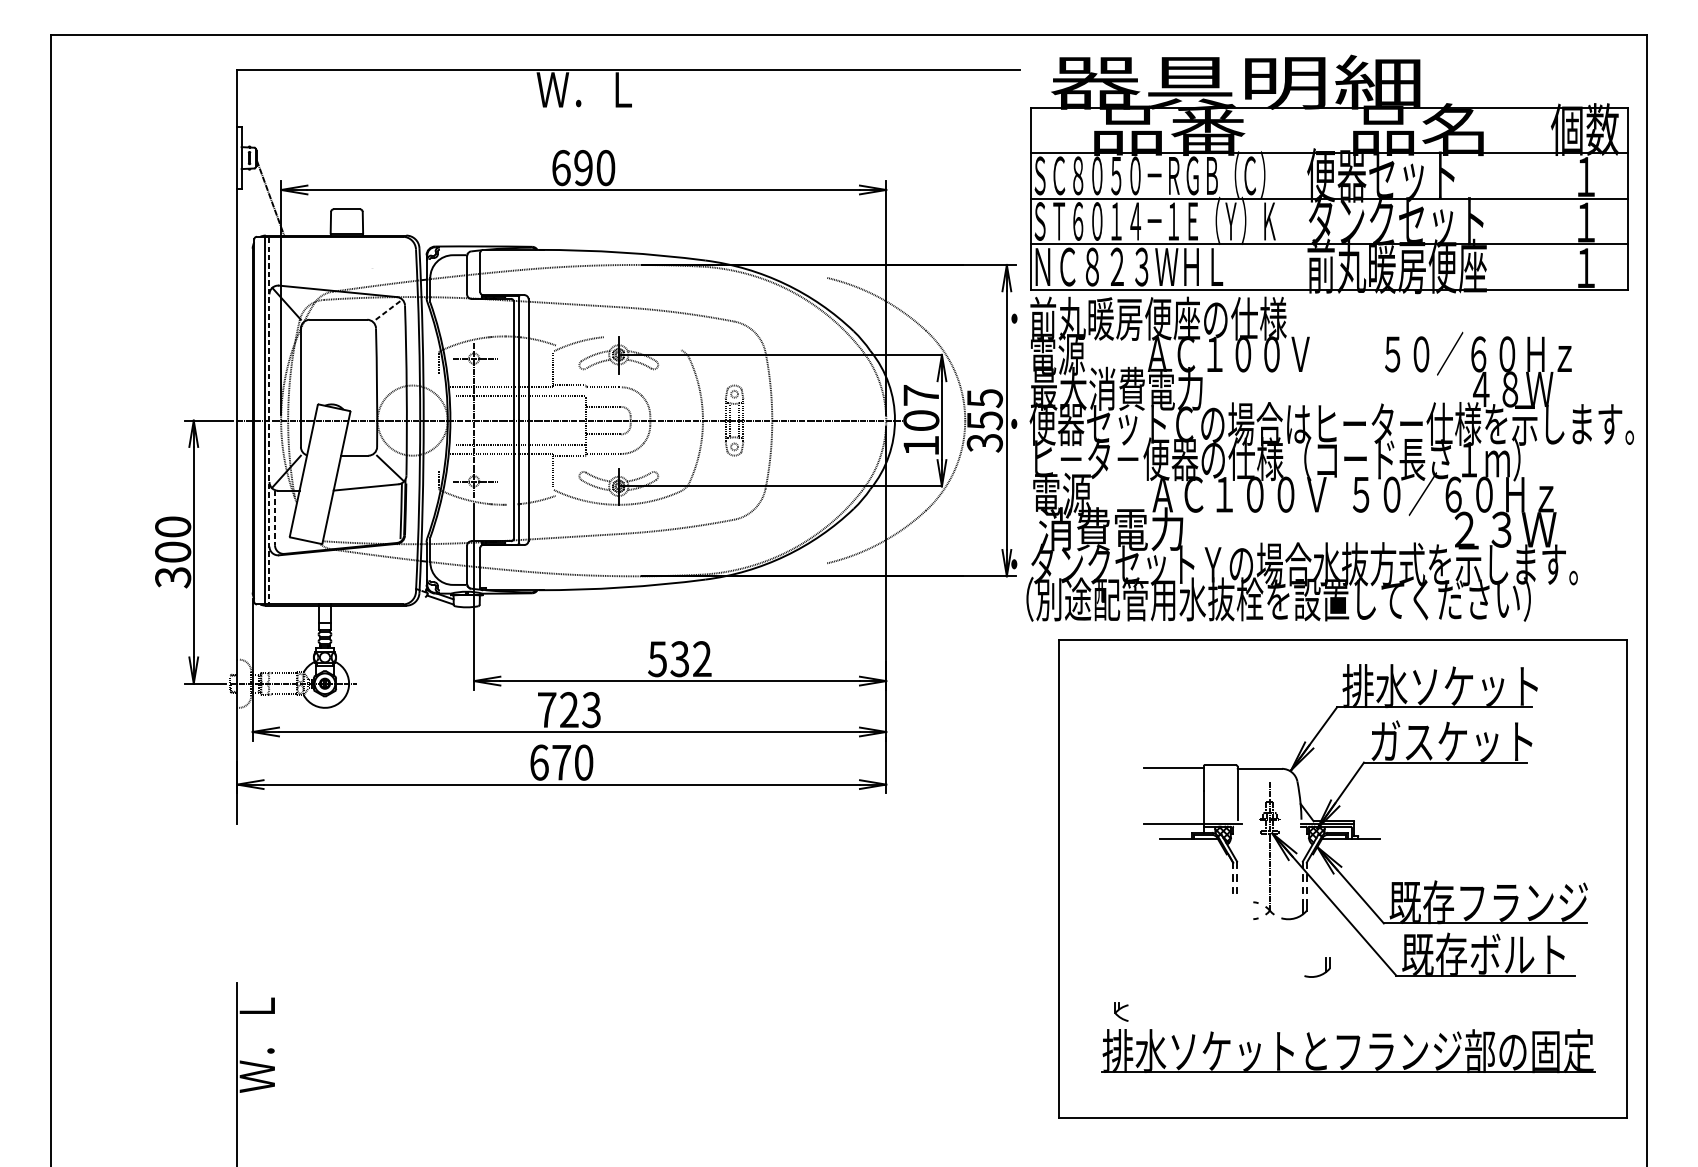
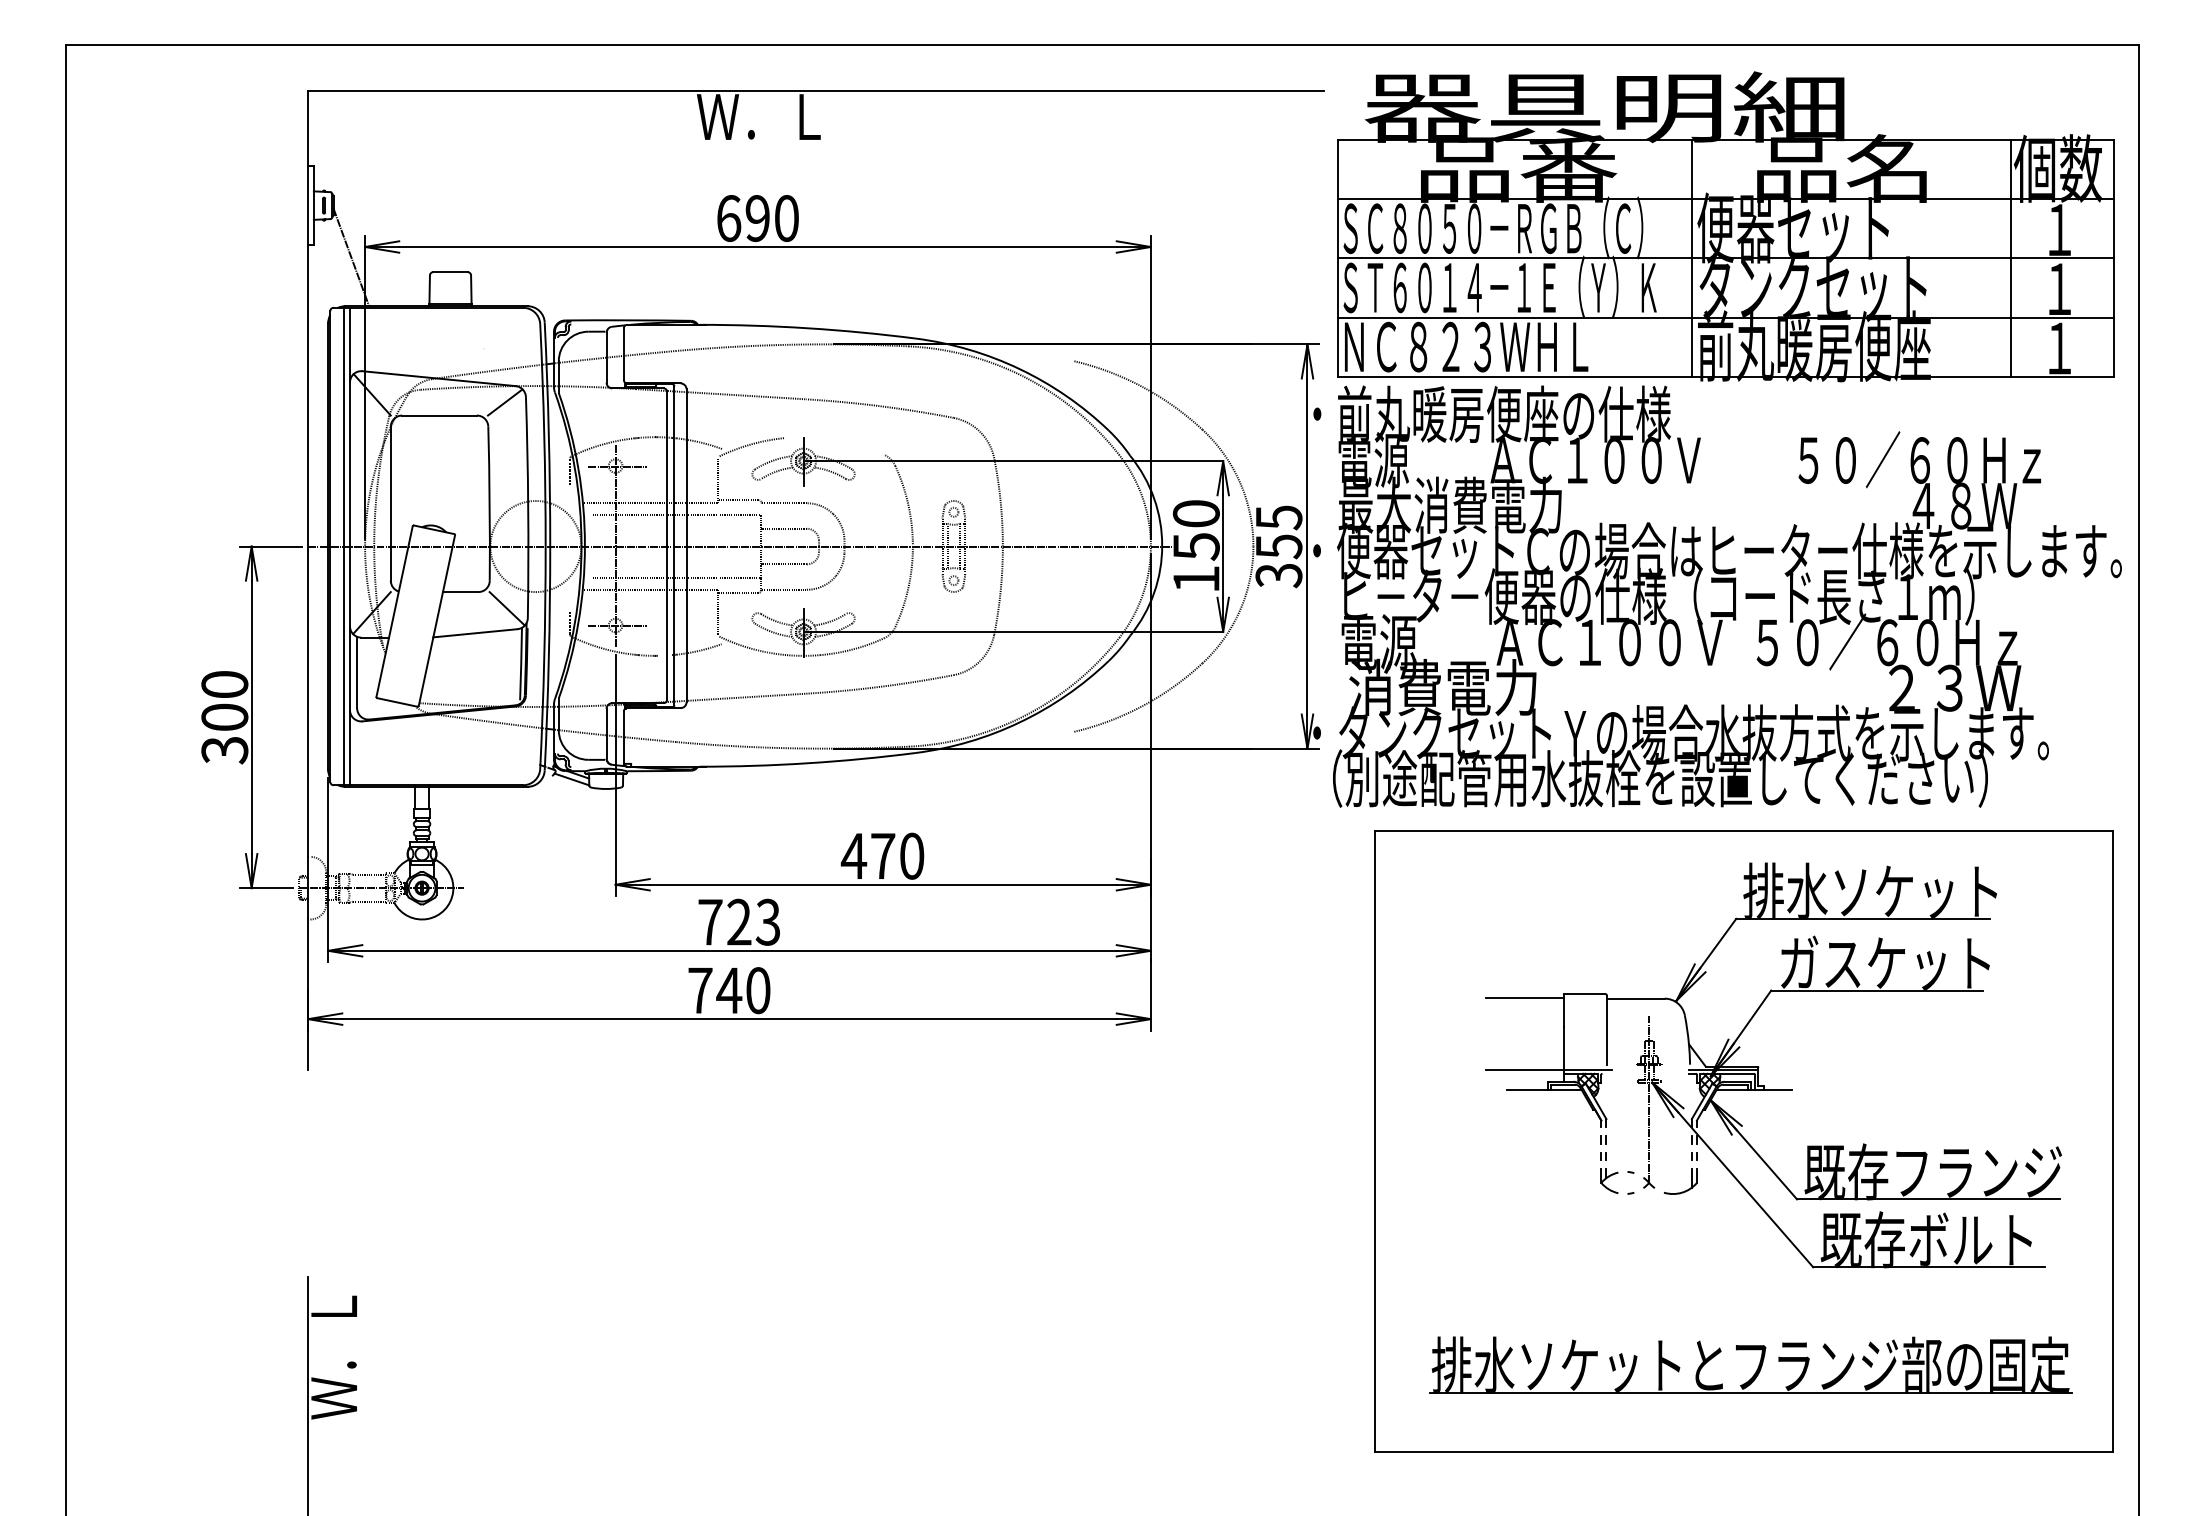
line: (1303, 198) -> (1692, 257), added
line: (1549, 198) -> (2011, 257), added
line: (389, 309) -> (505, 402), dashed -> solid
text: (920, 408) -> (1195, 530), 107 -> 150
line: (269, 421) -> (349, 547), dashed -> solid
line: (275, 518) -> (357, 673), dashed -> solid
text: (679, 658) -> (882, 855), 532 -> 470
text: (550, 762) -> (715, 990), 670 -> 740
part: (1320, 974) -> (1714, 1265), removed
part: (1121, 1011) -> (1609, 1180), moved

